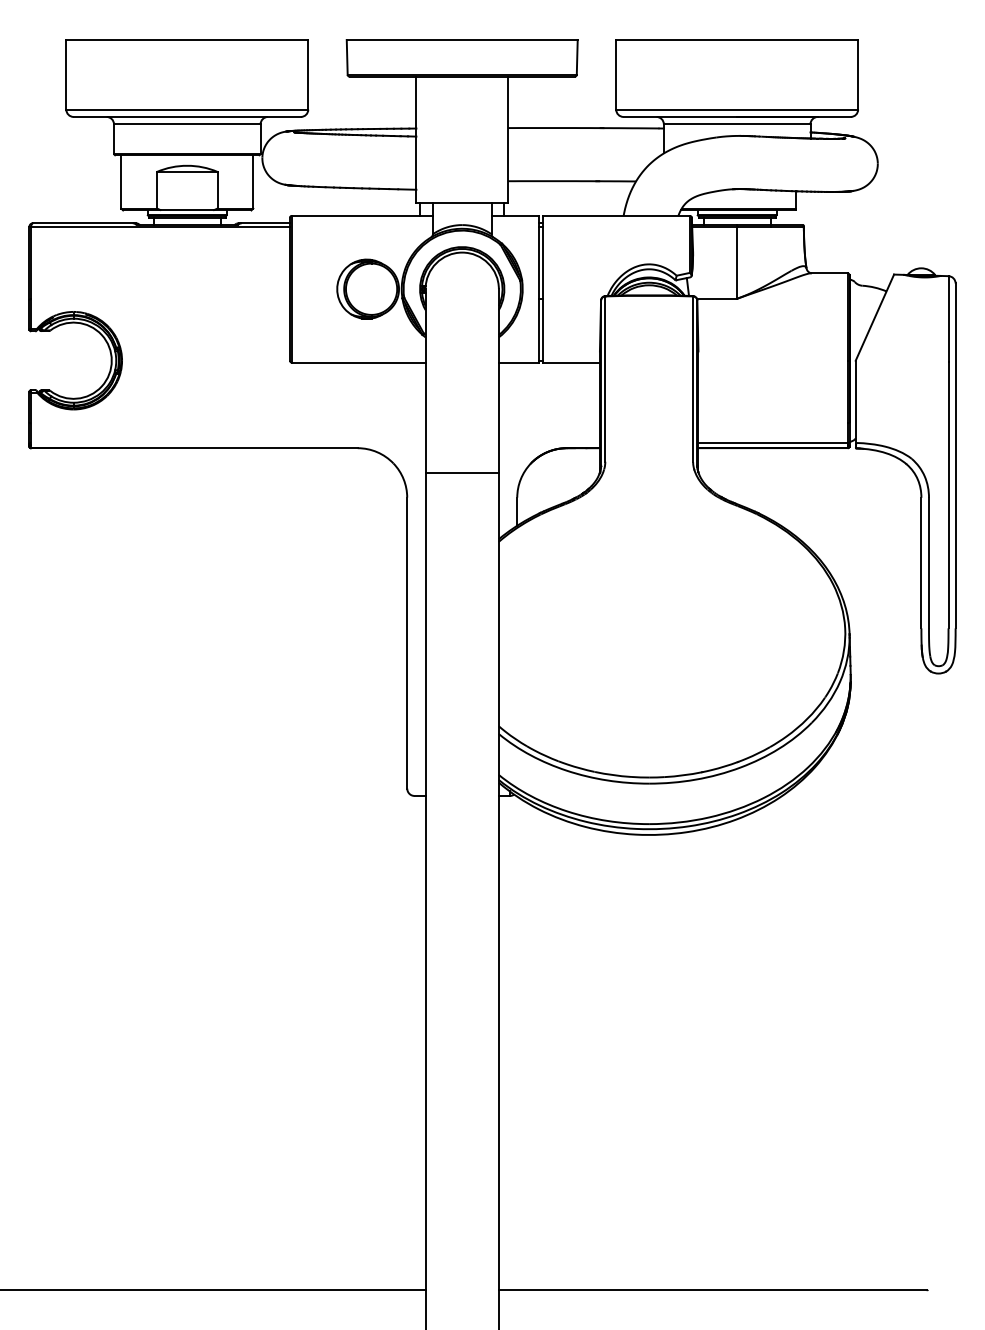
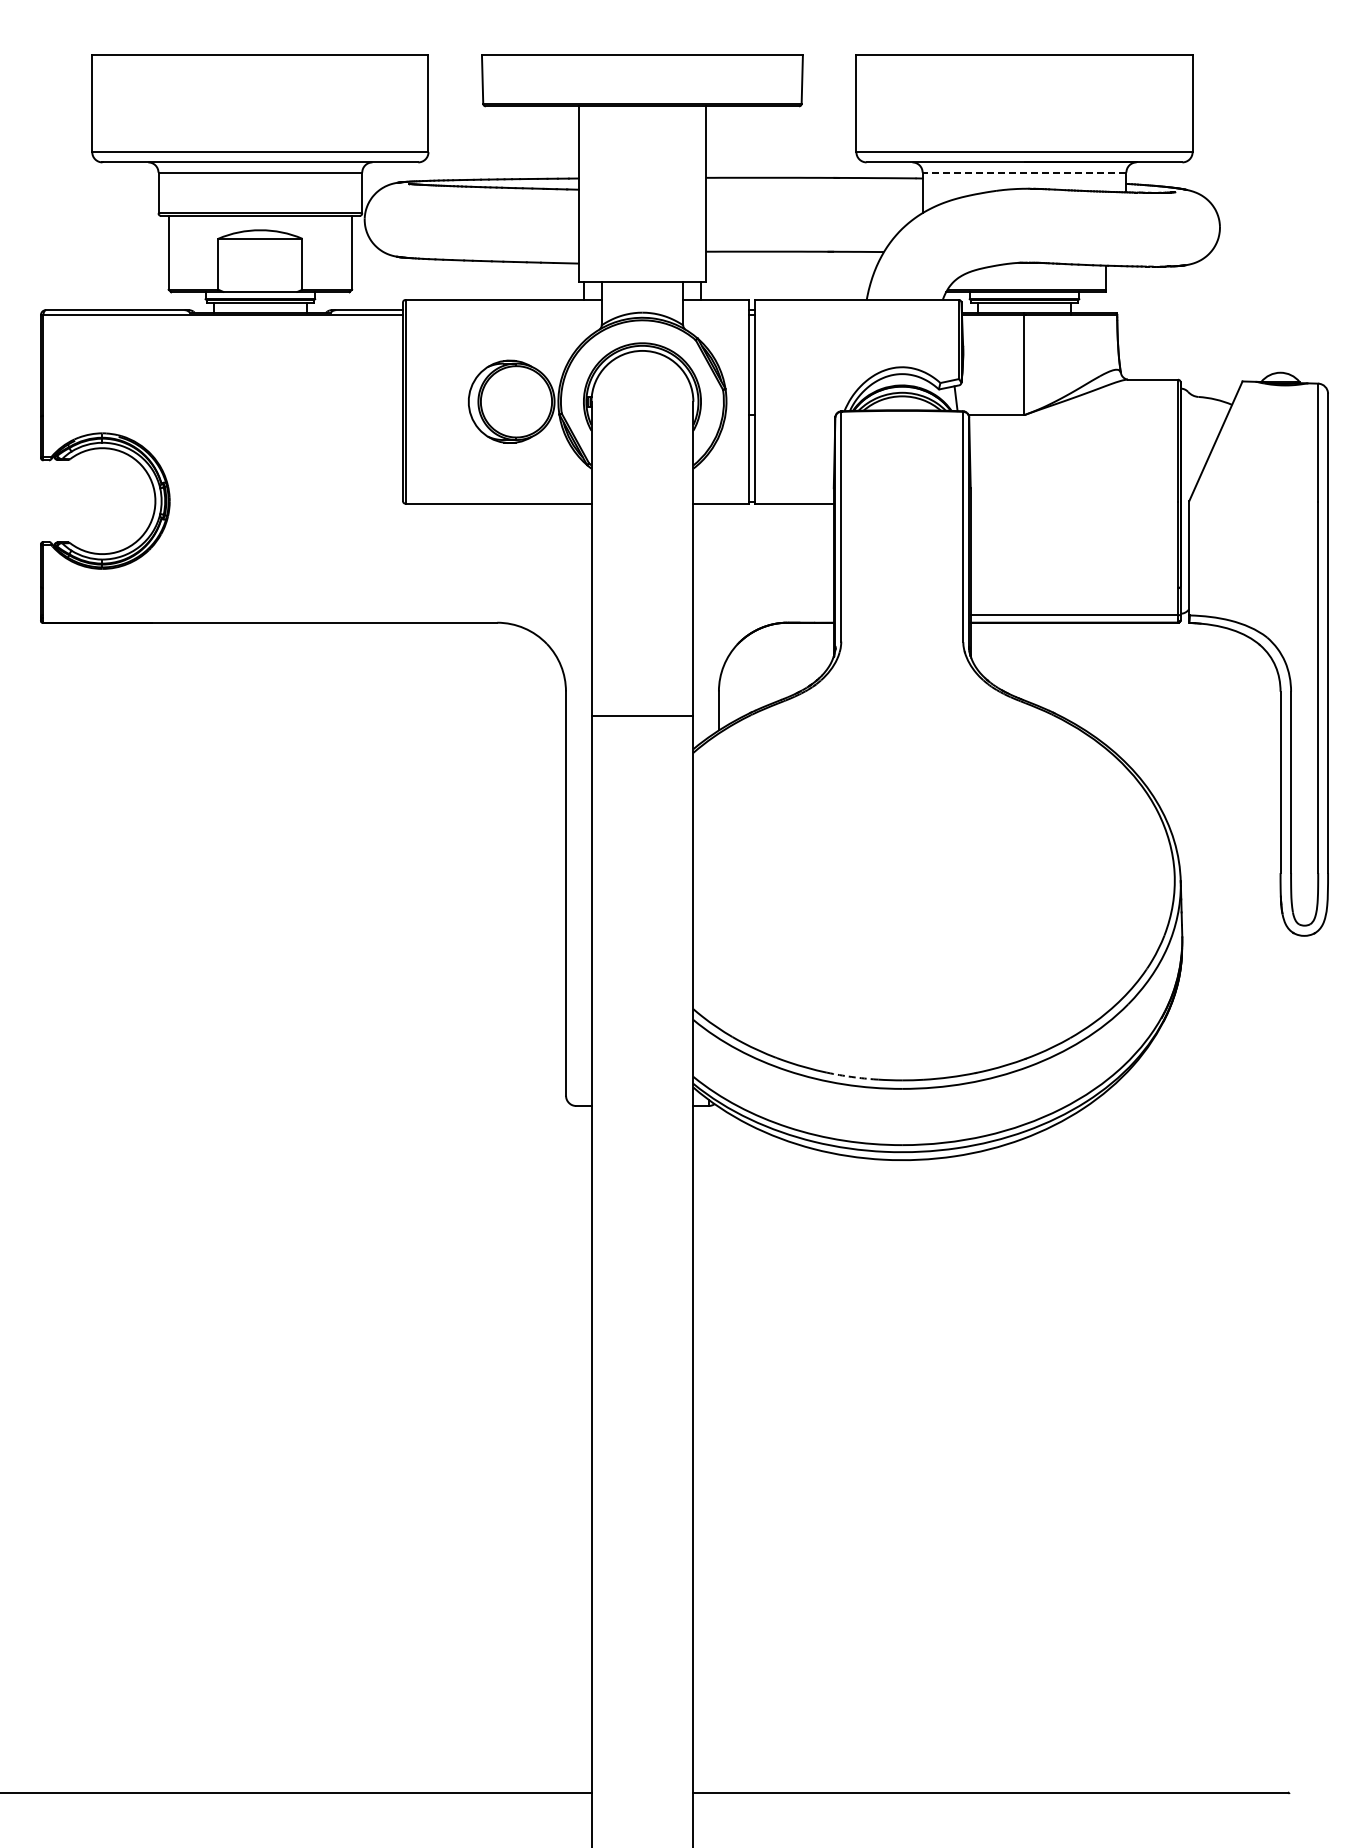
line: (737, 124) -> (1024, 172), solid -> dashed
line: (462, 472) -> (642, 715), moved
arc: (612, 775) -> (851, 1077), solid -> dashed

